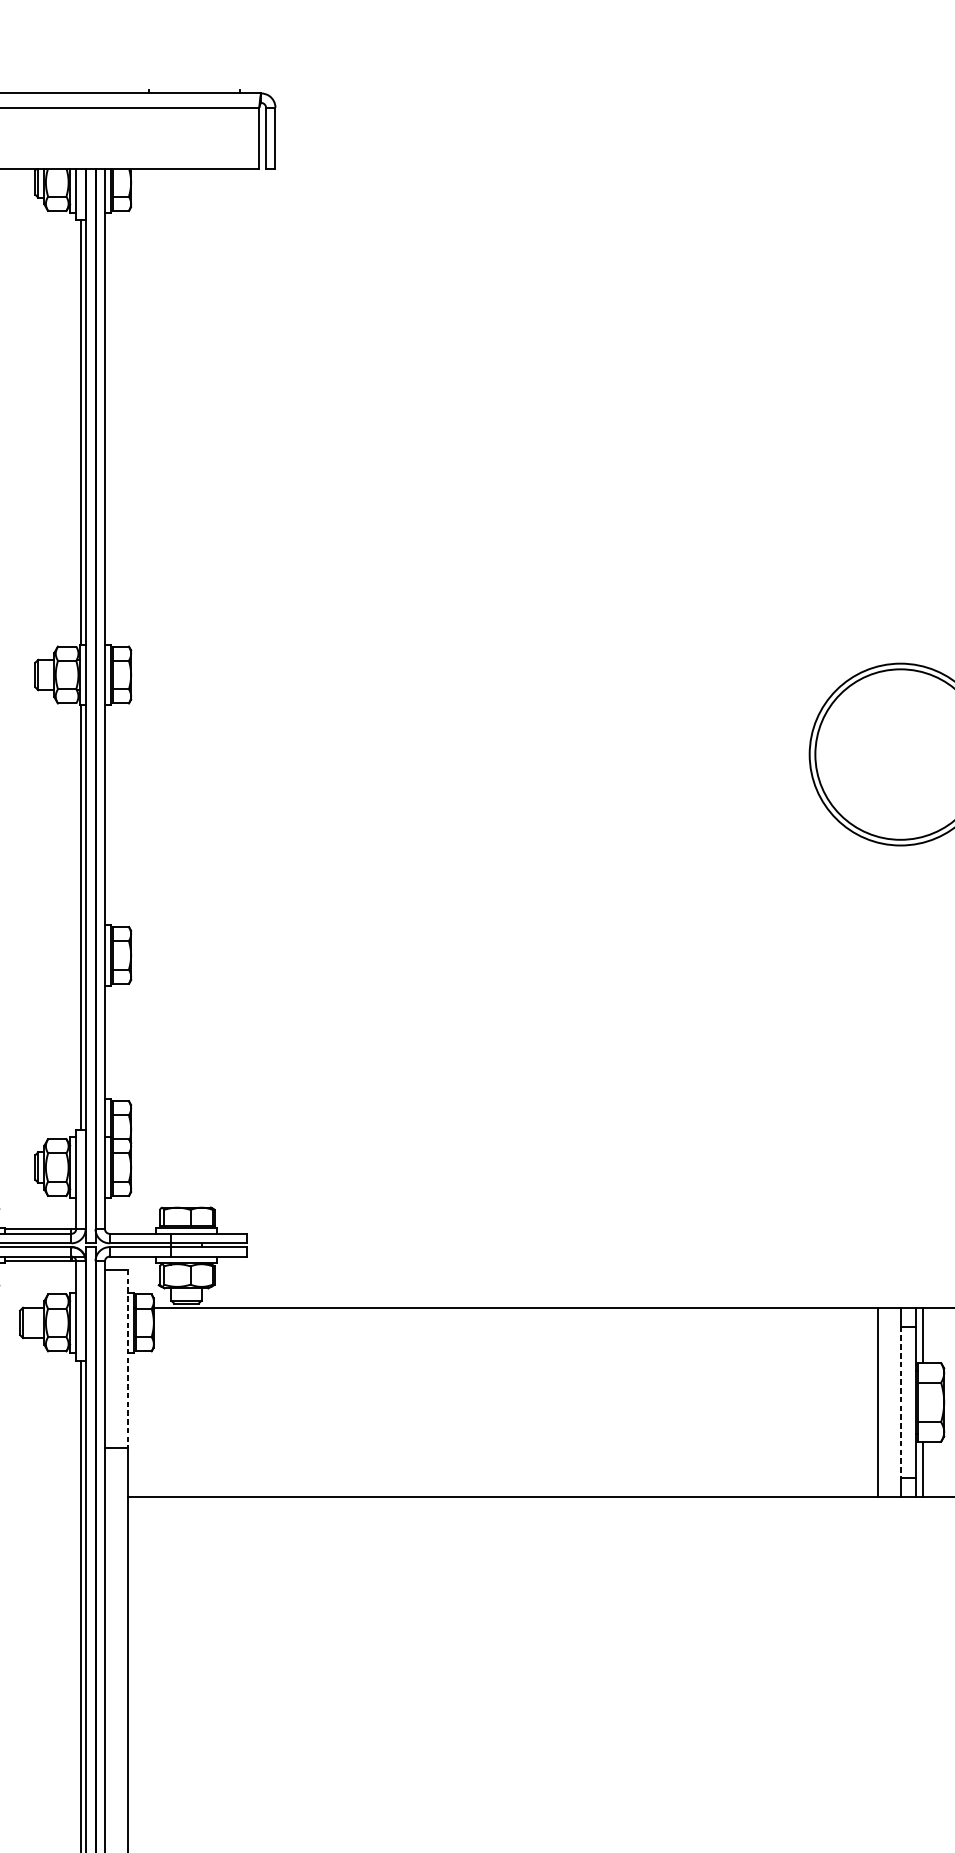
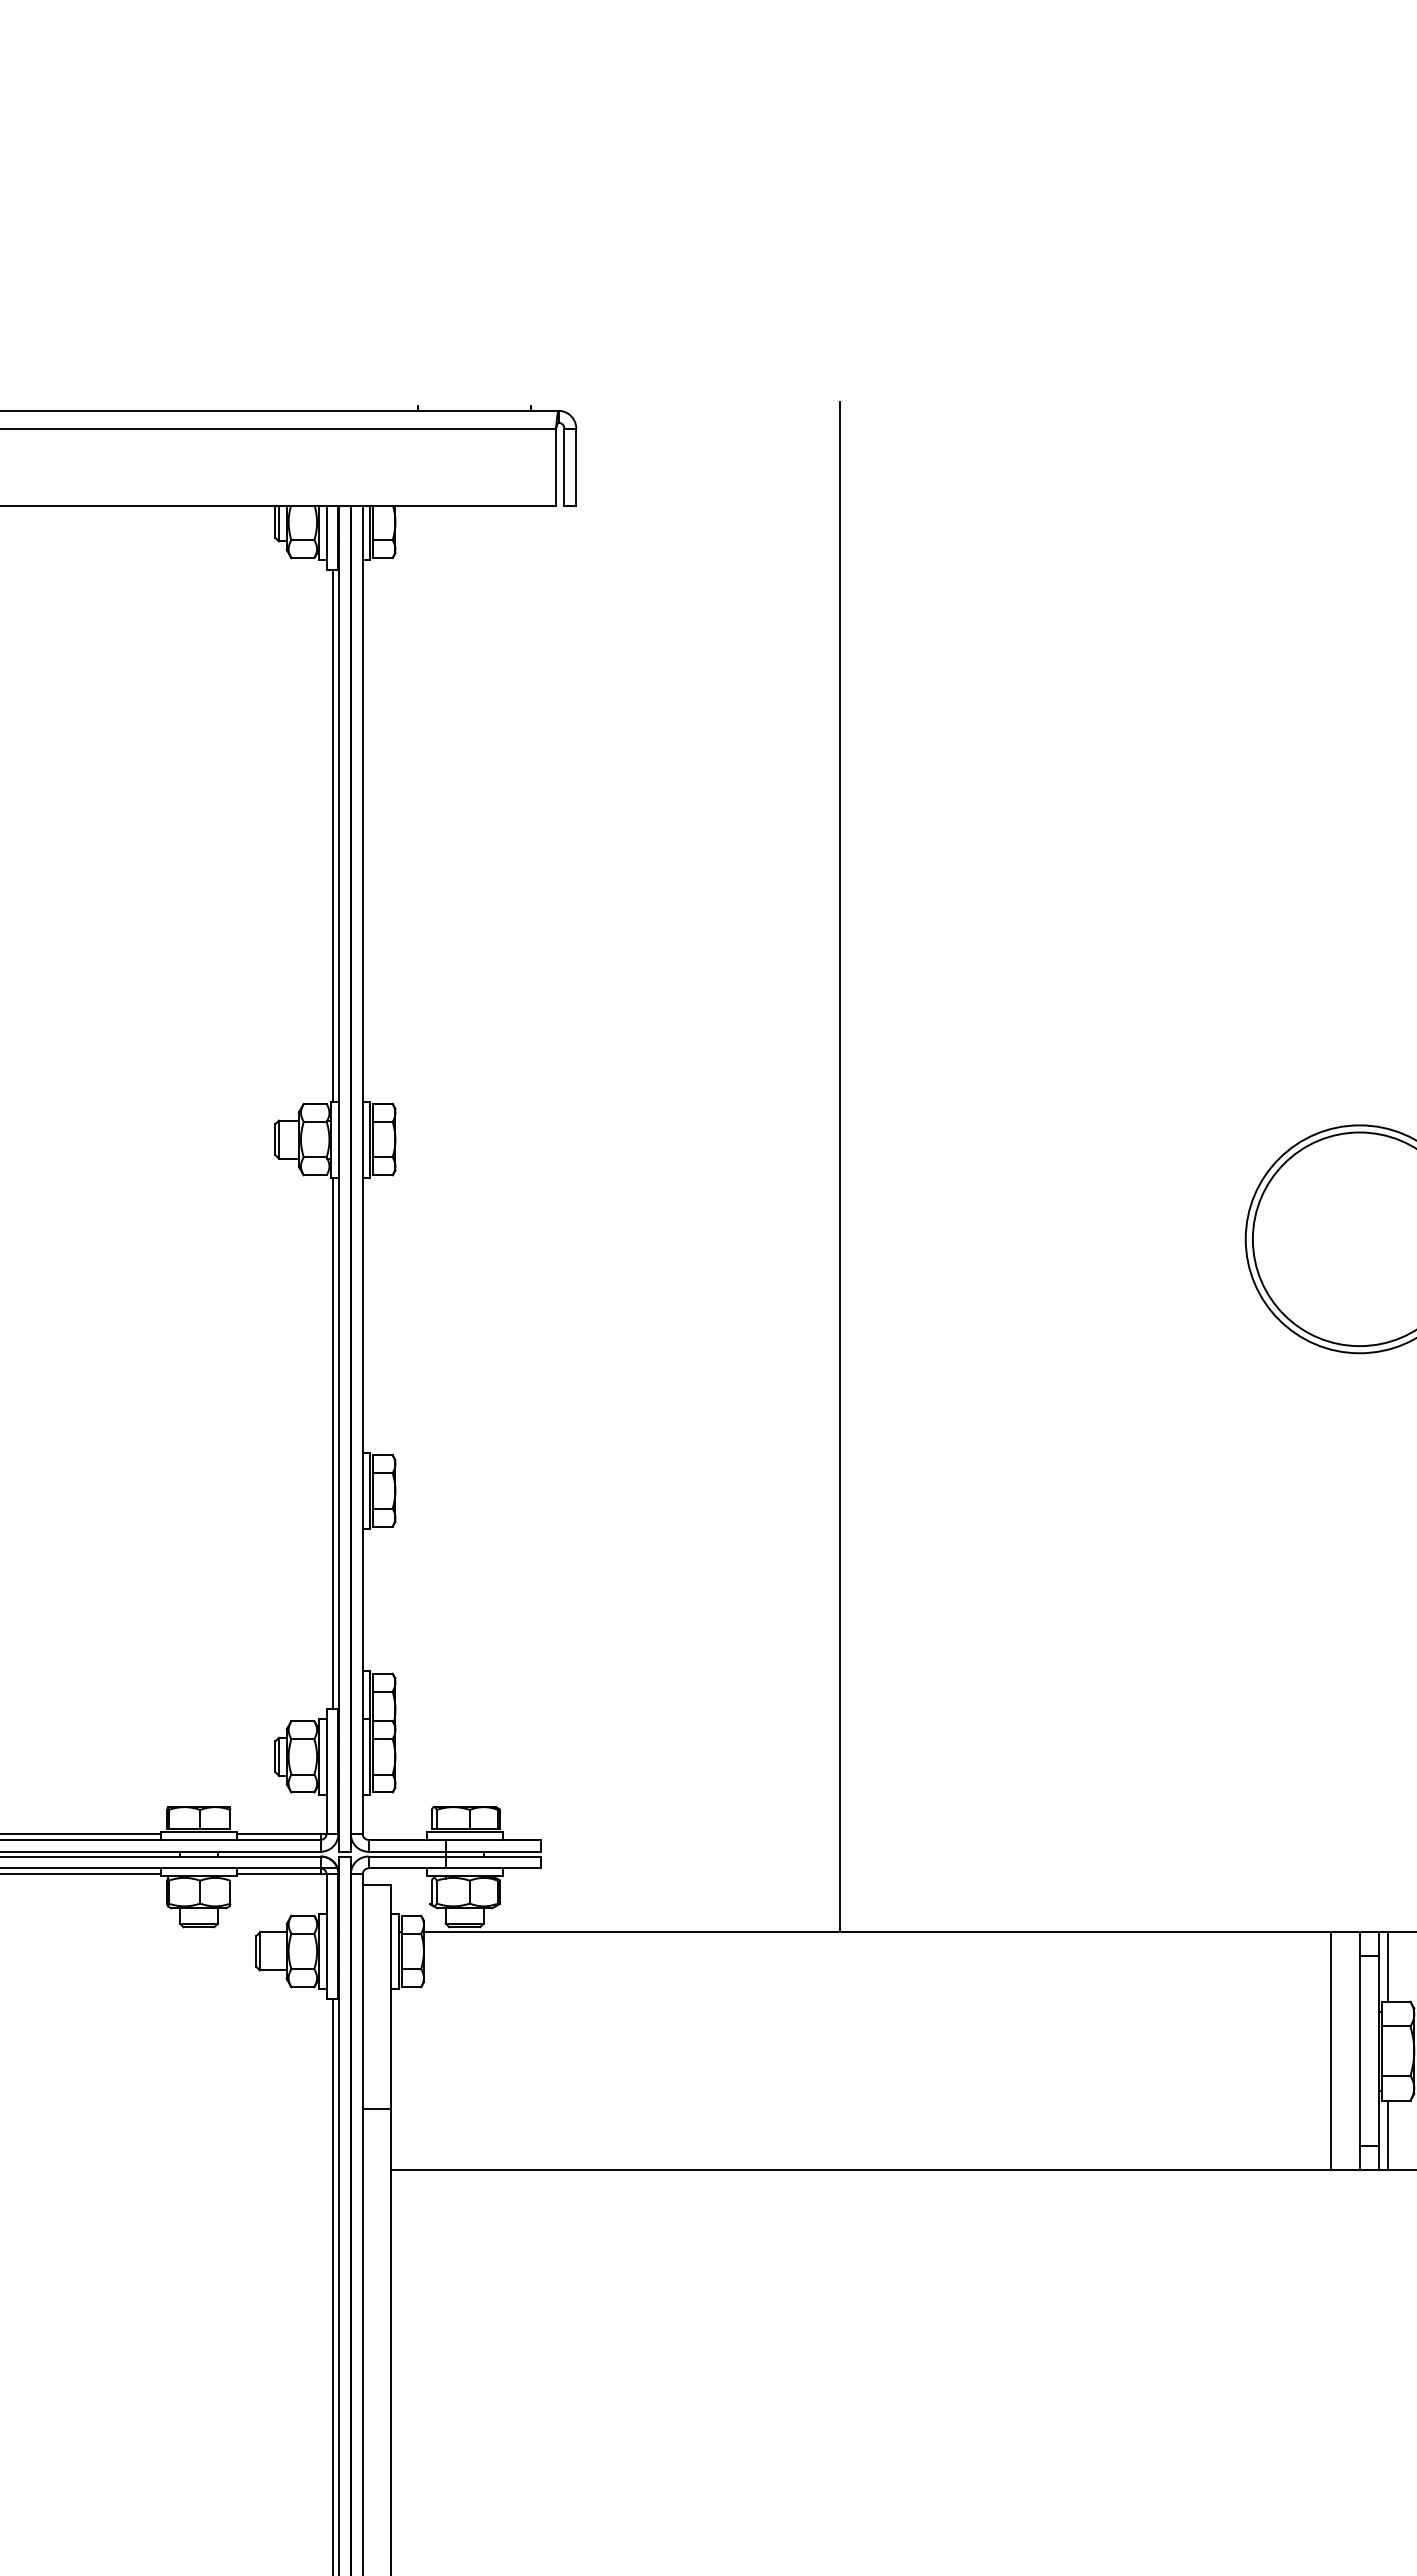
line: (485, 696) -> (839, 1166), added
line: (127, 1358) -> (391, 1996), dashed -> solid
line: (900, 1402) -> (1359, 2051), dashed -> solid

